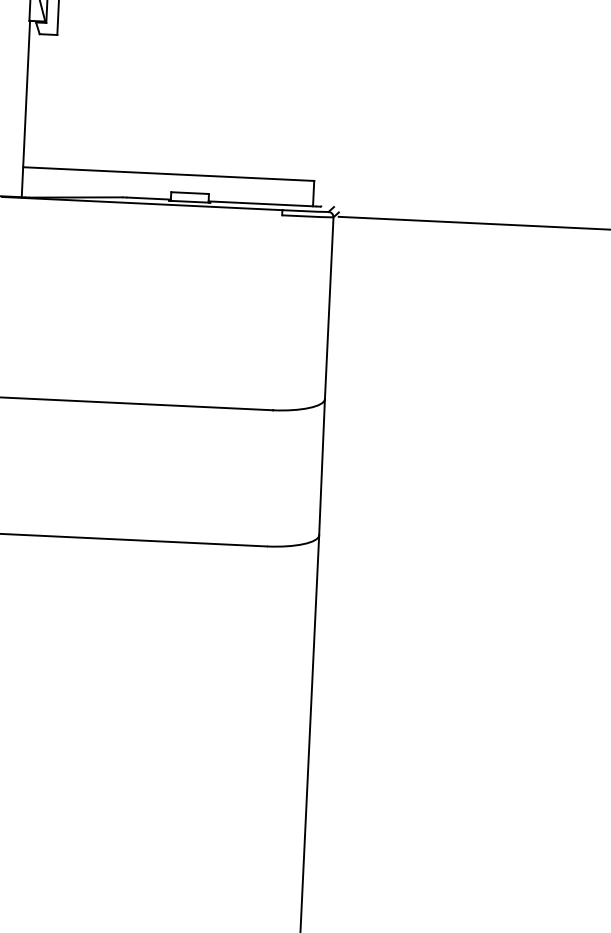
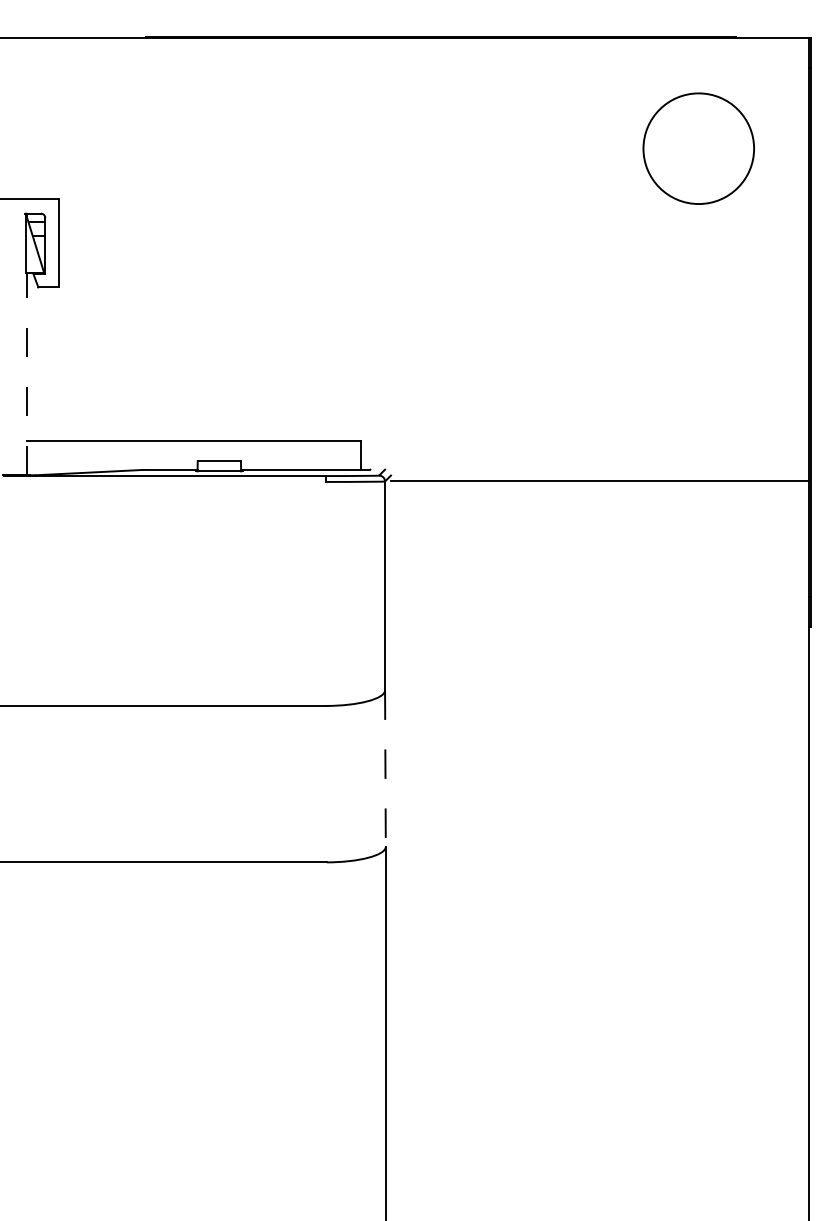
line: (25, 108) -> (26, 373), solid -> dashed
line: (322, 468) -> (385, 769), solid -> dashed

